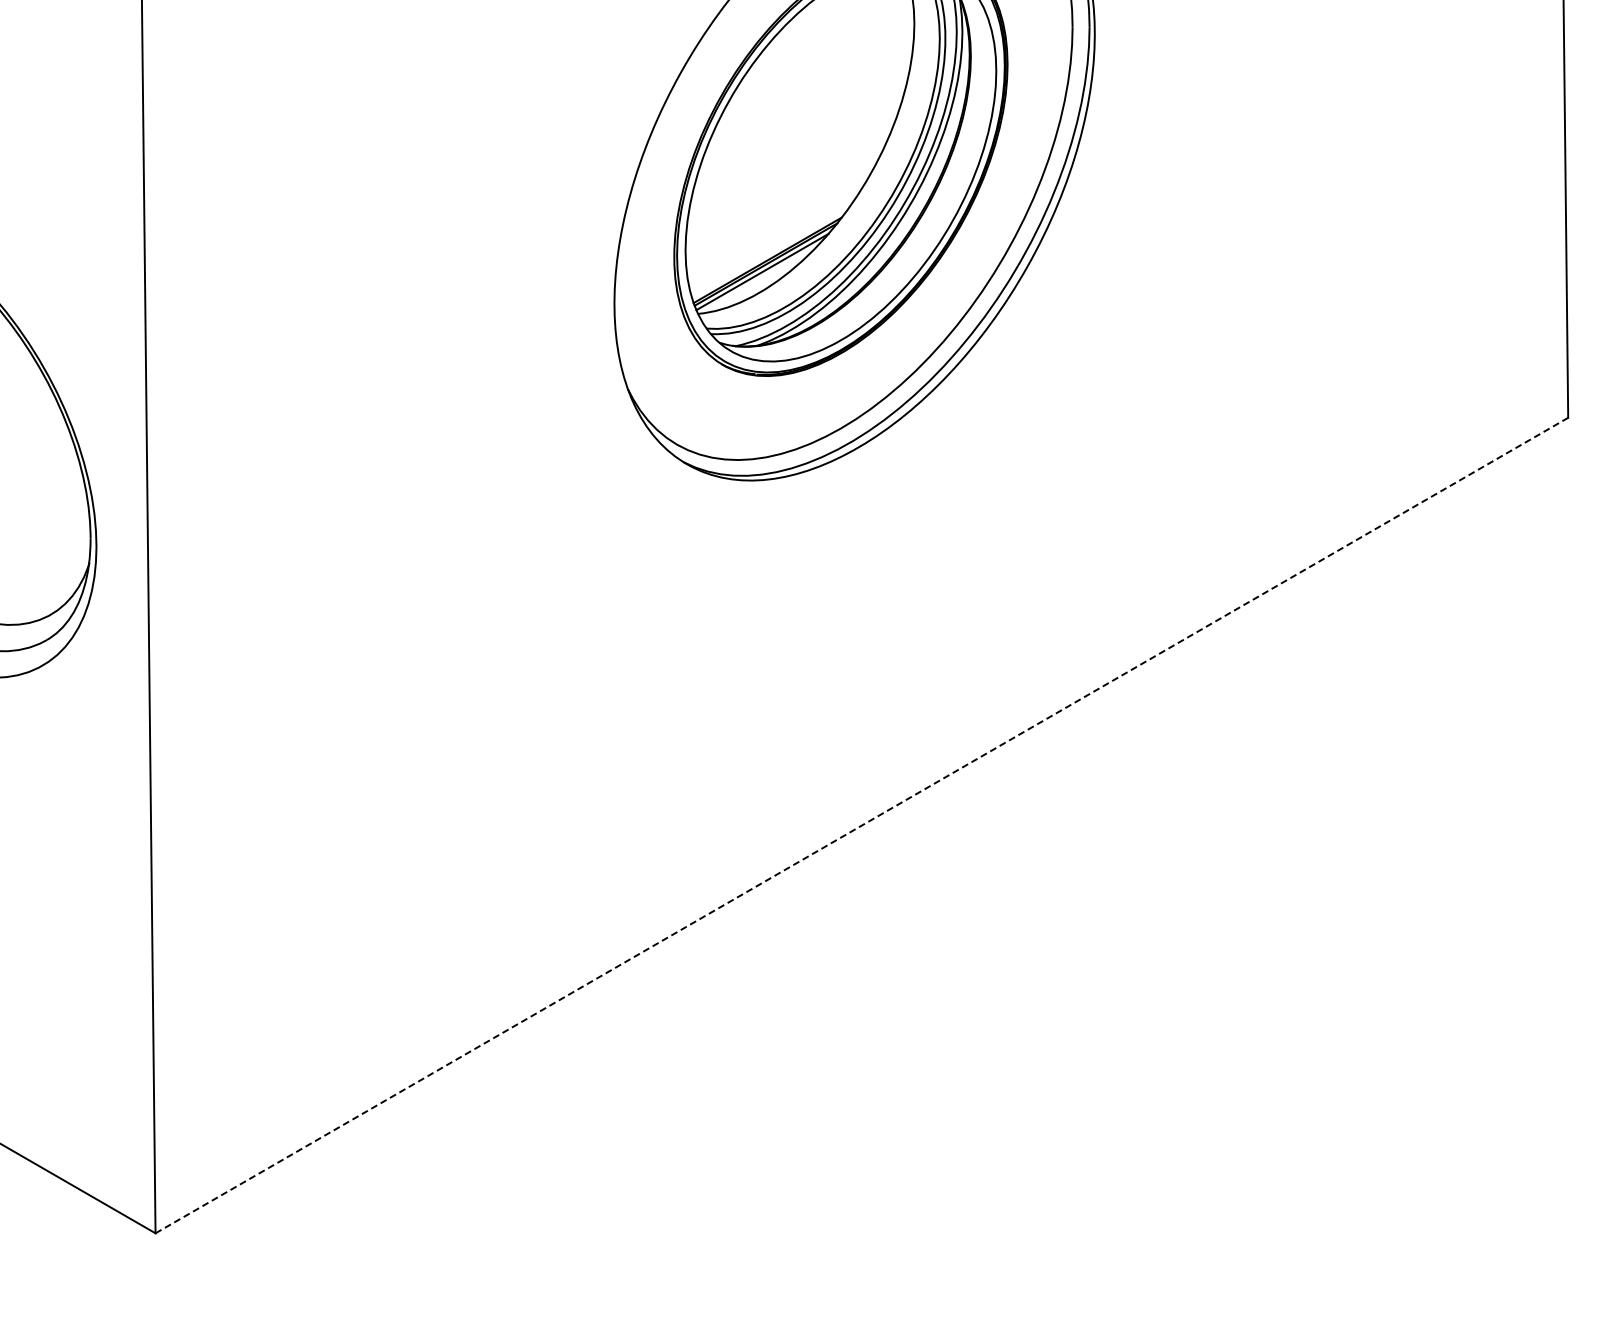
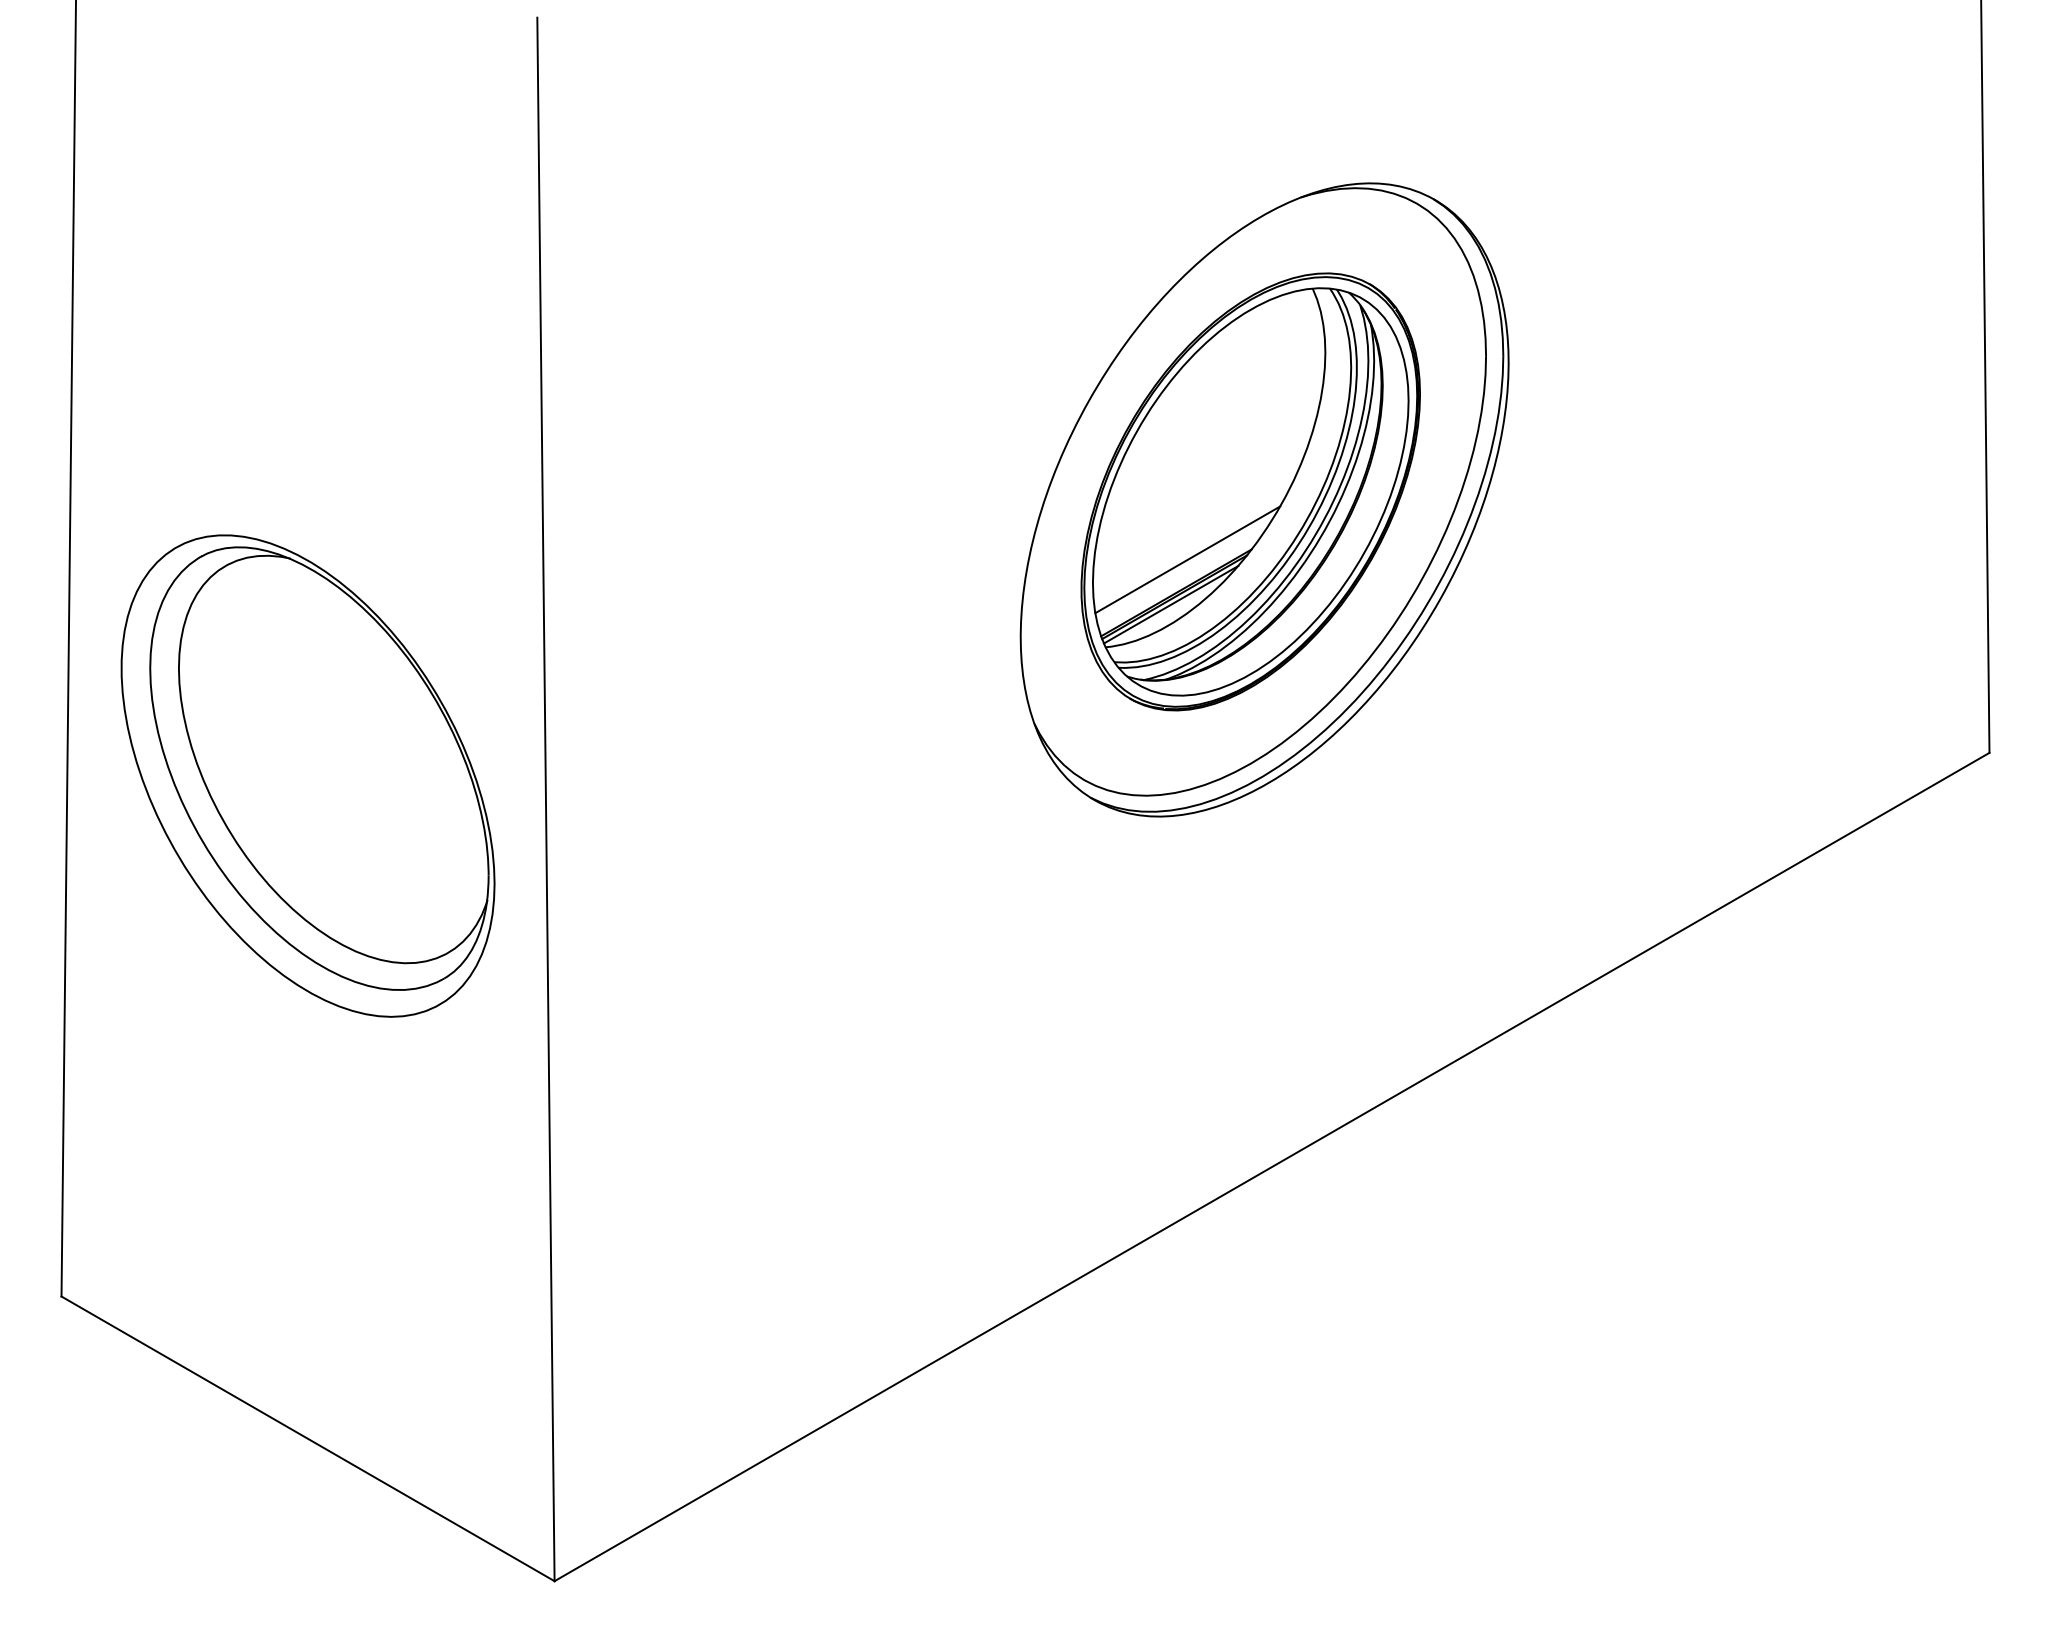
line: (778, 227) -> (1187, 559), added
line: (862, 825) -> (1272, 1166), dashed -> solid

